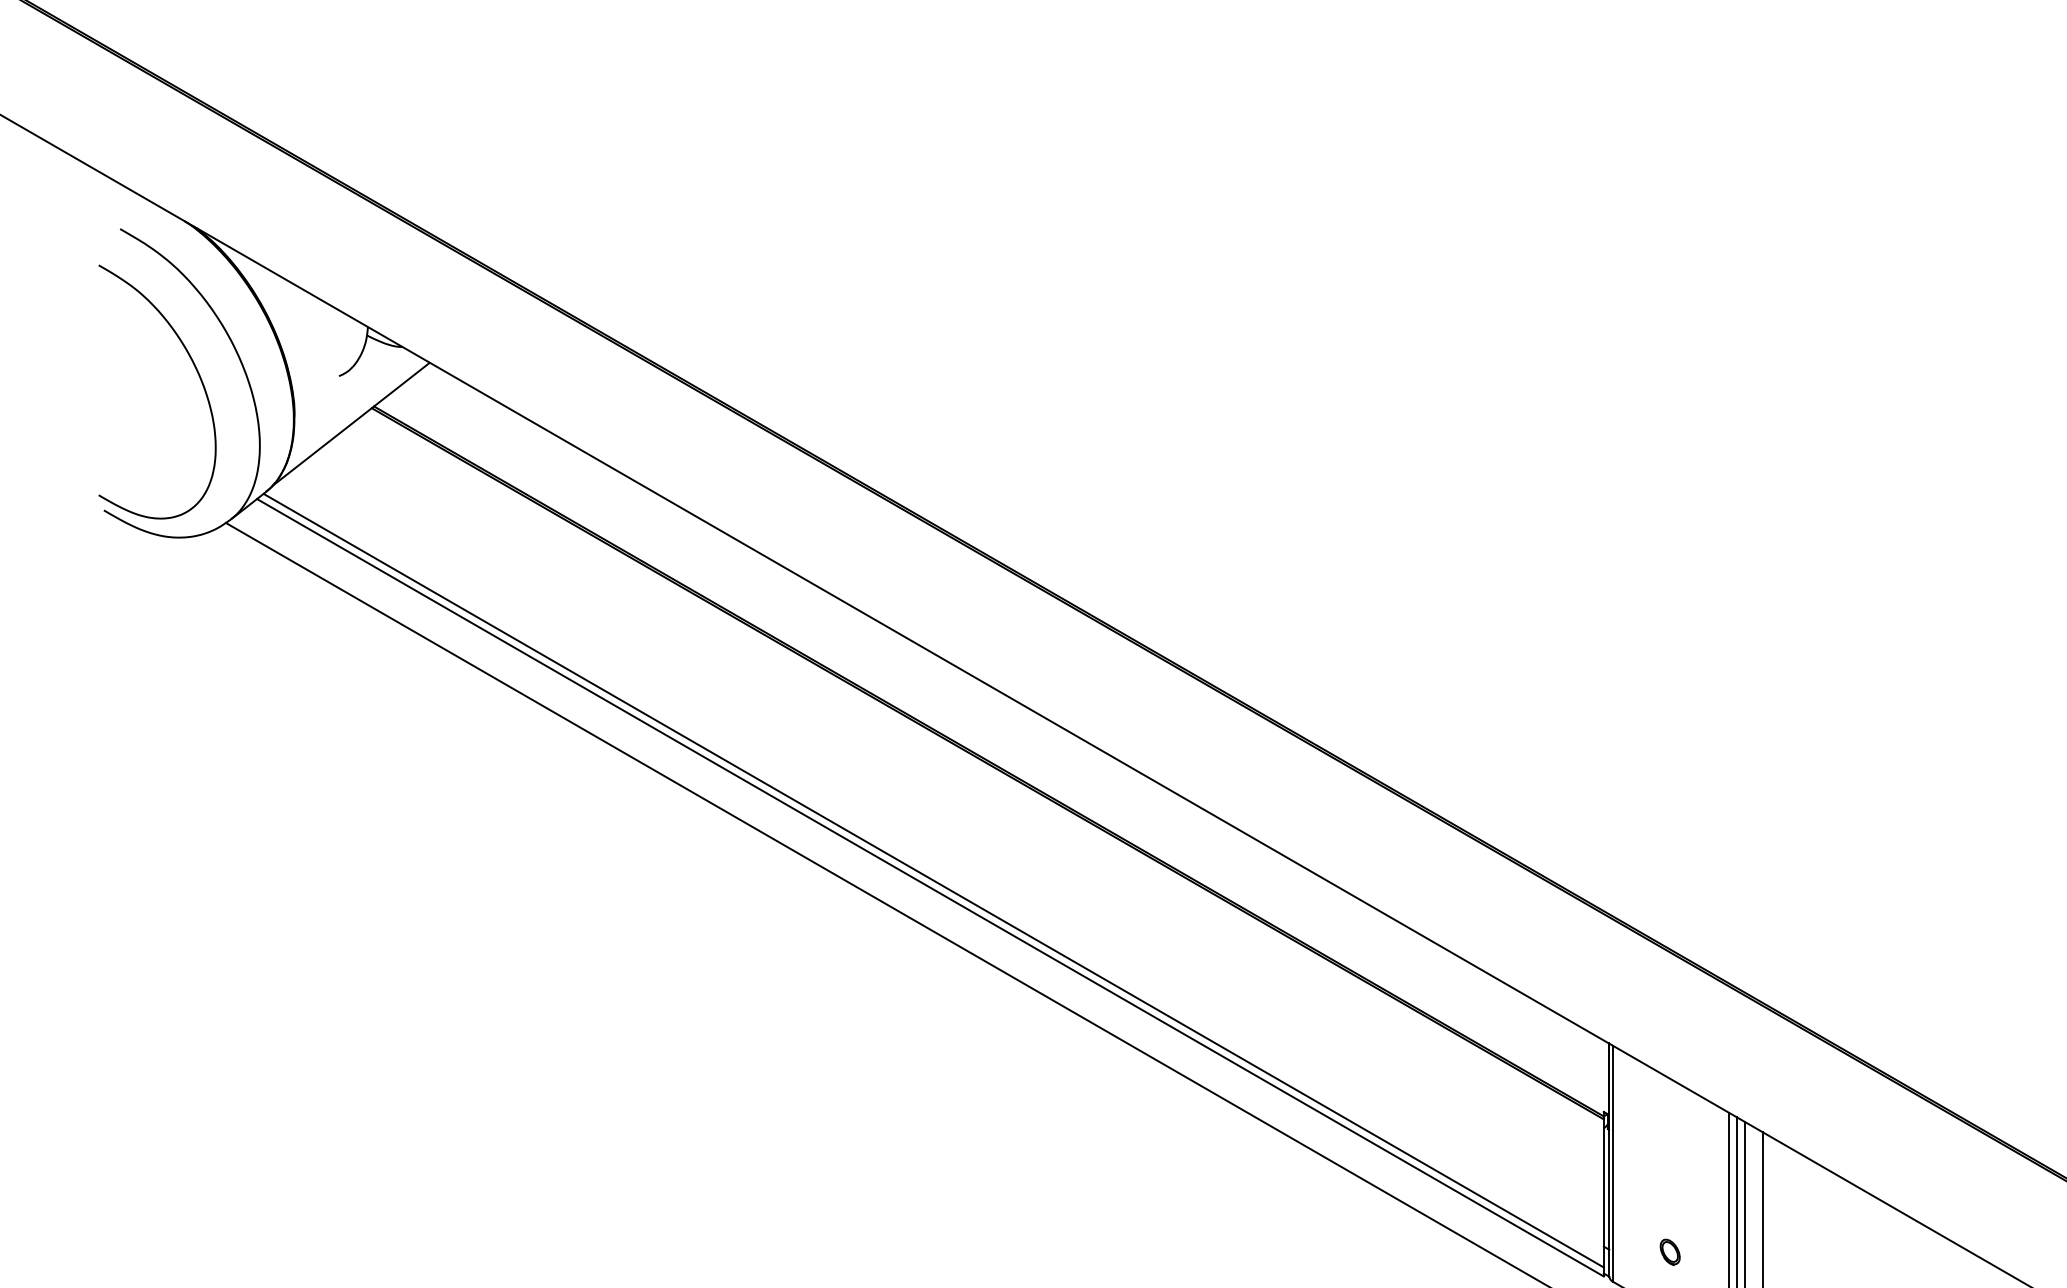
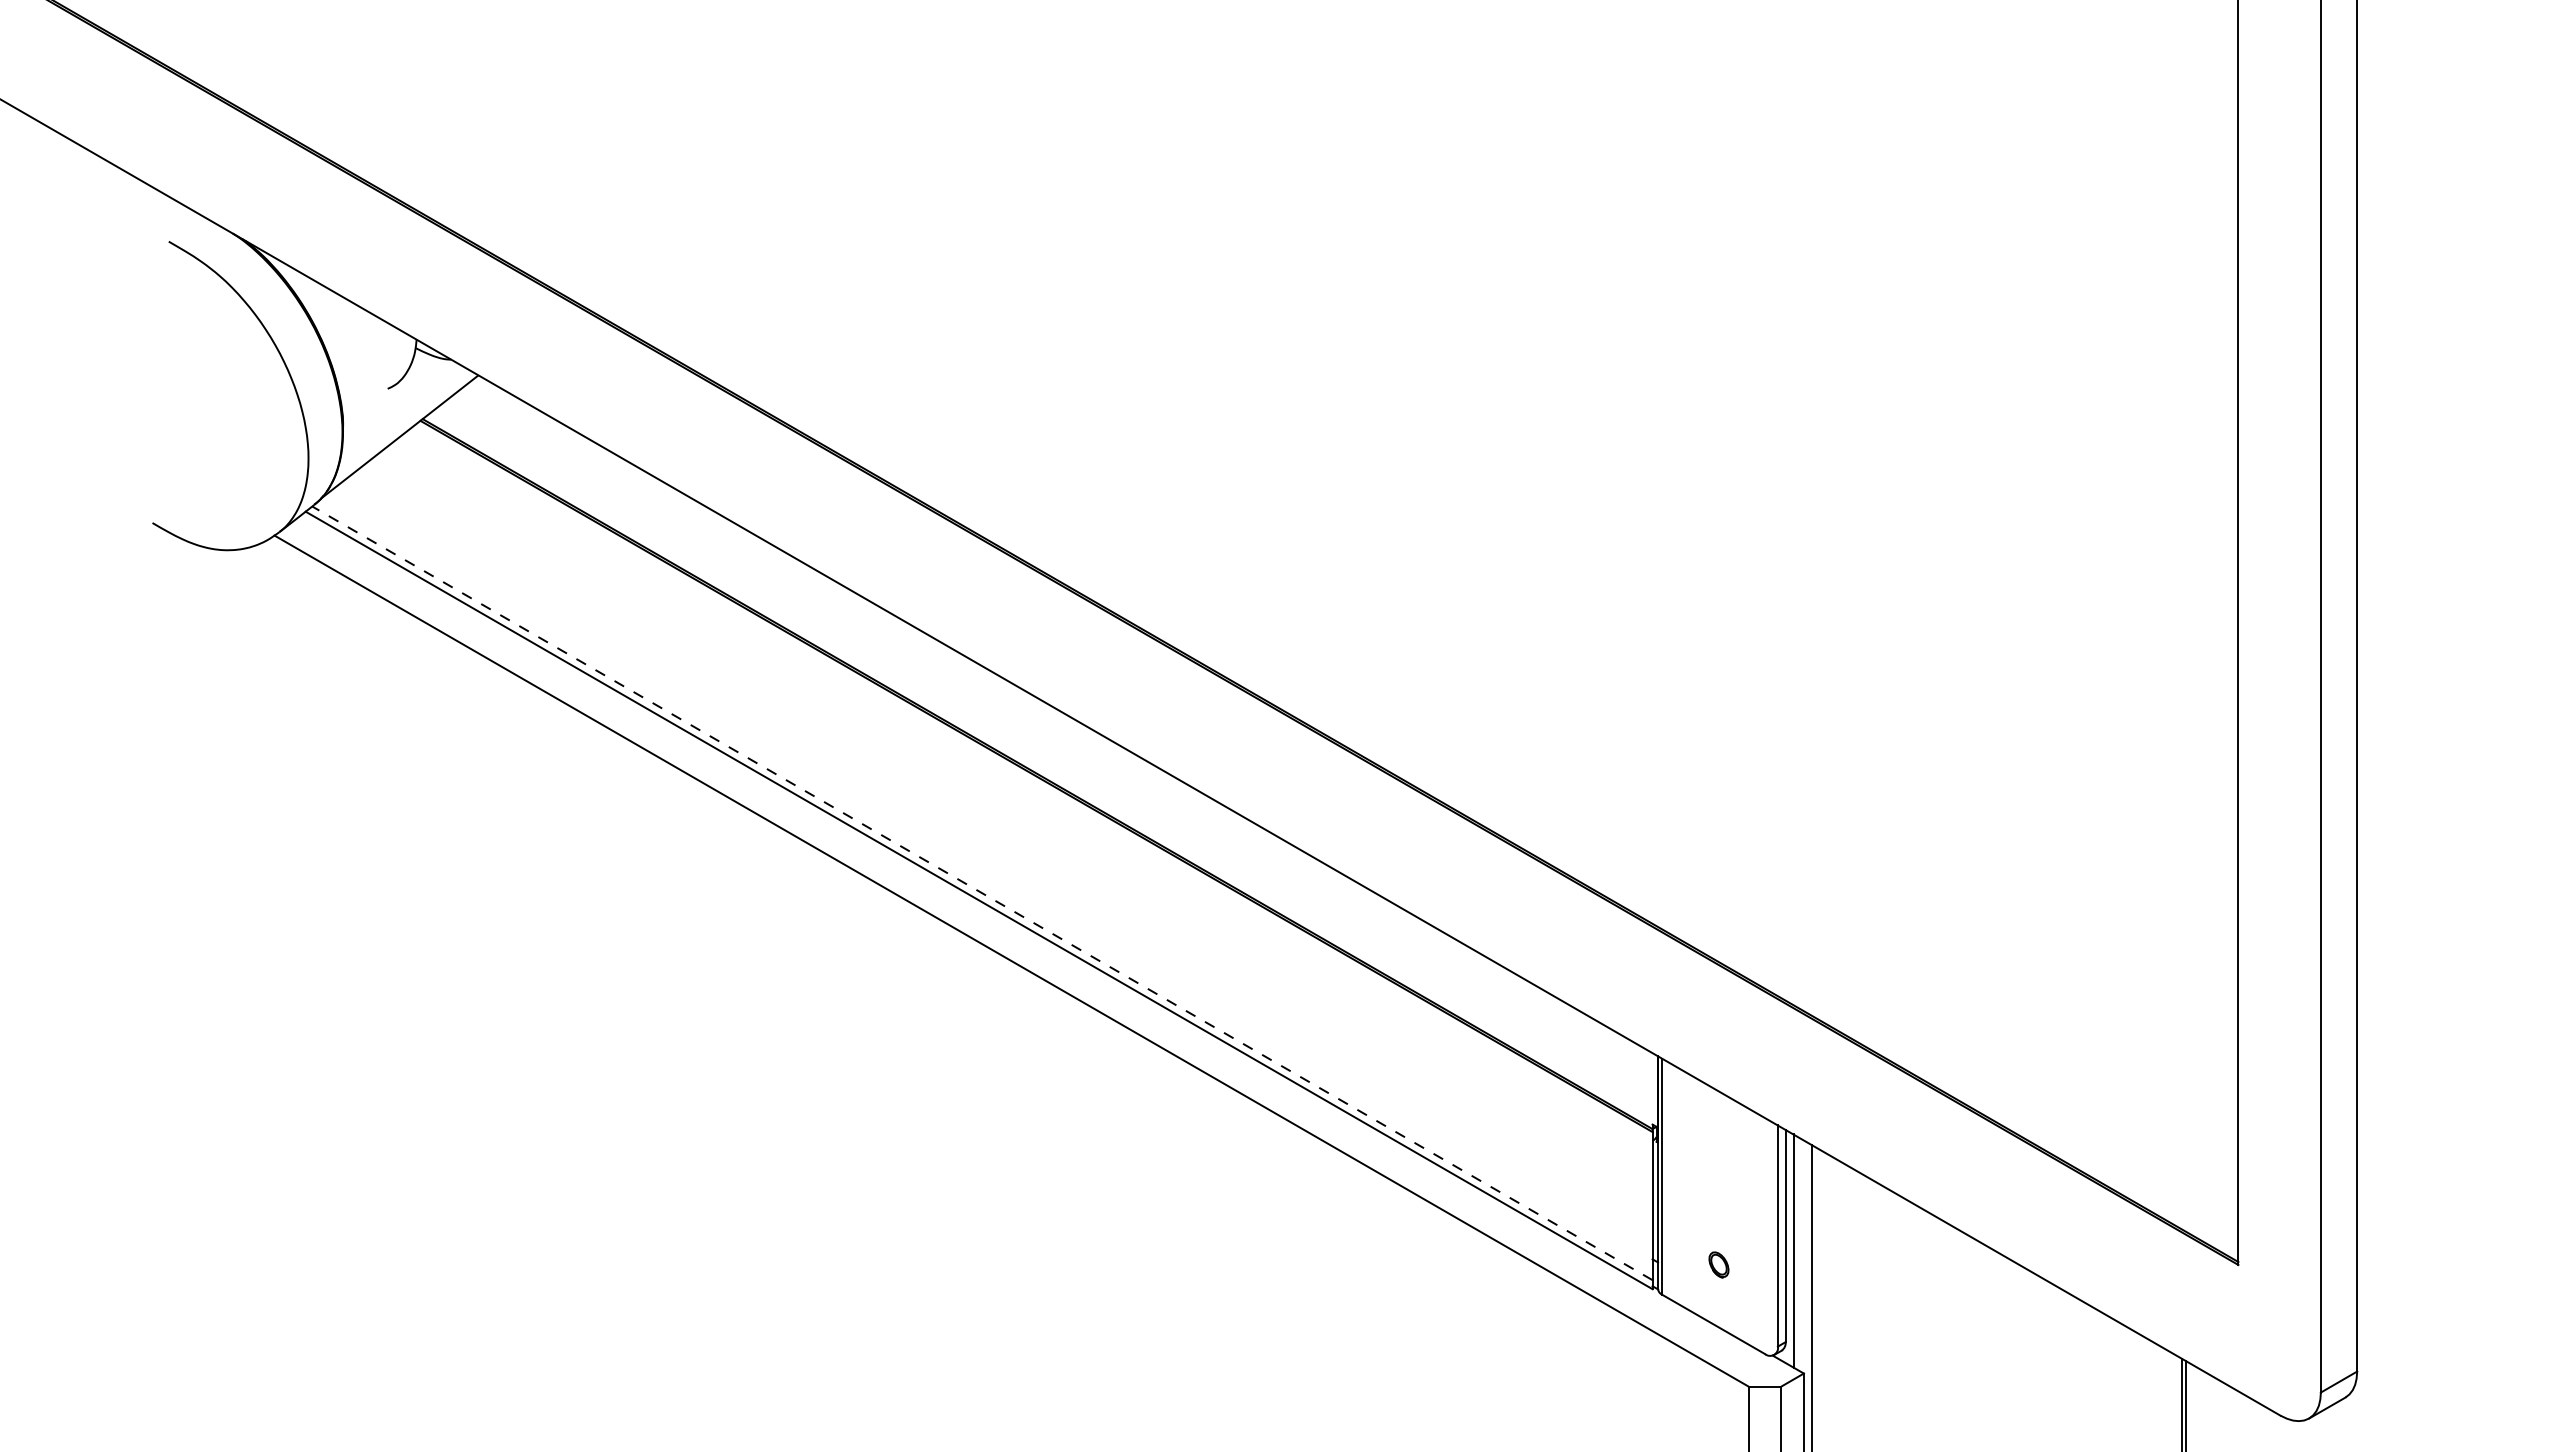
curve: (196, 372) -> (245, 385), removed
line: (933, 880) -> (982, 893), solid -> dashed

